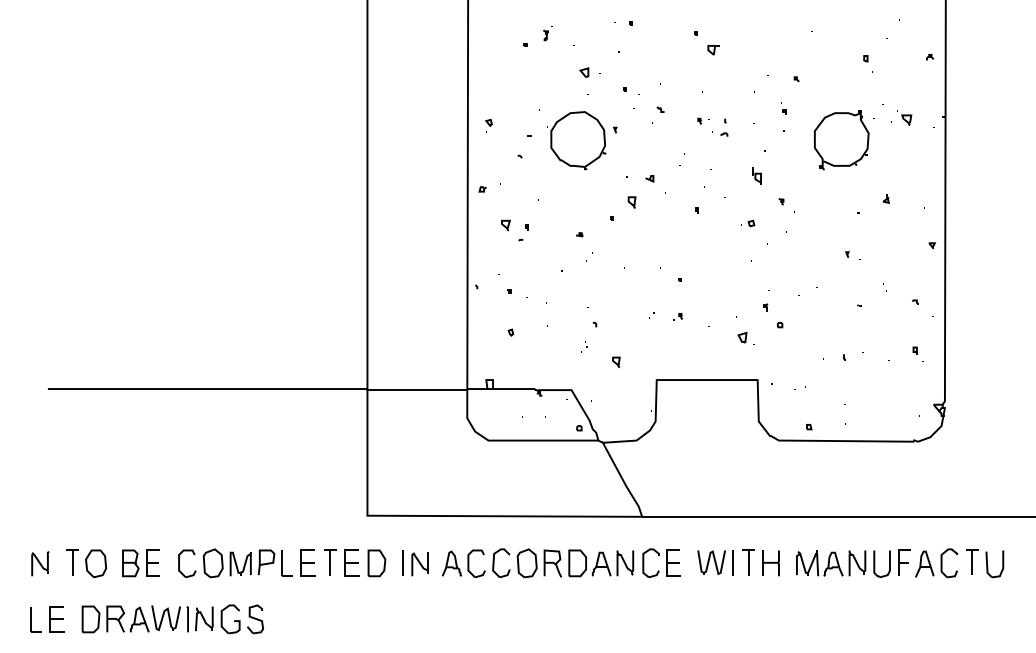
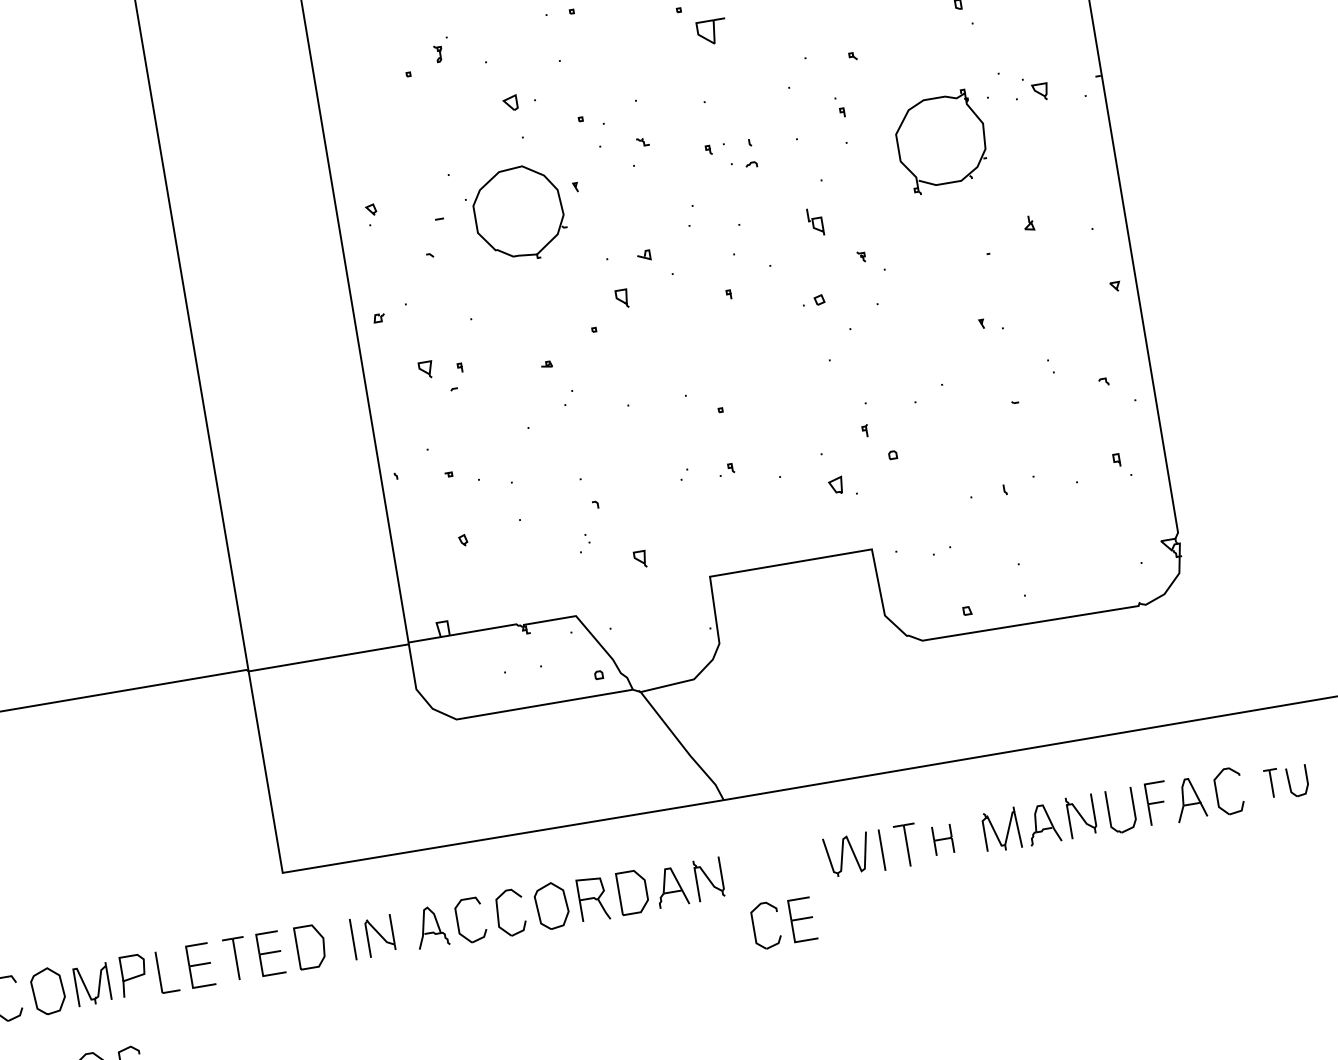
part: (713, 50) -> (711, 32), size x1.6
part: (661, 563) -> (783, 923), moved
part: (770, 563) -> (942, 840), size x0.7
part: (985, 563) -> (1287, 781), size x0.7

